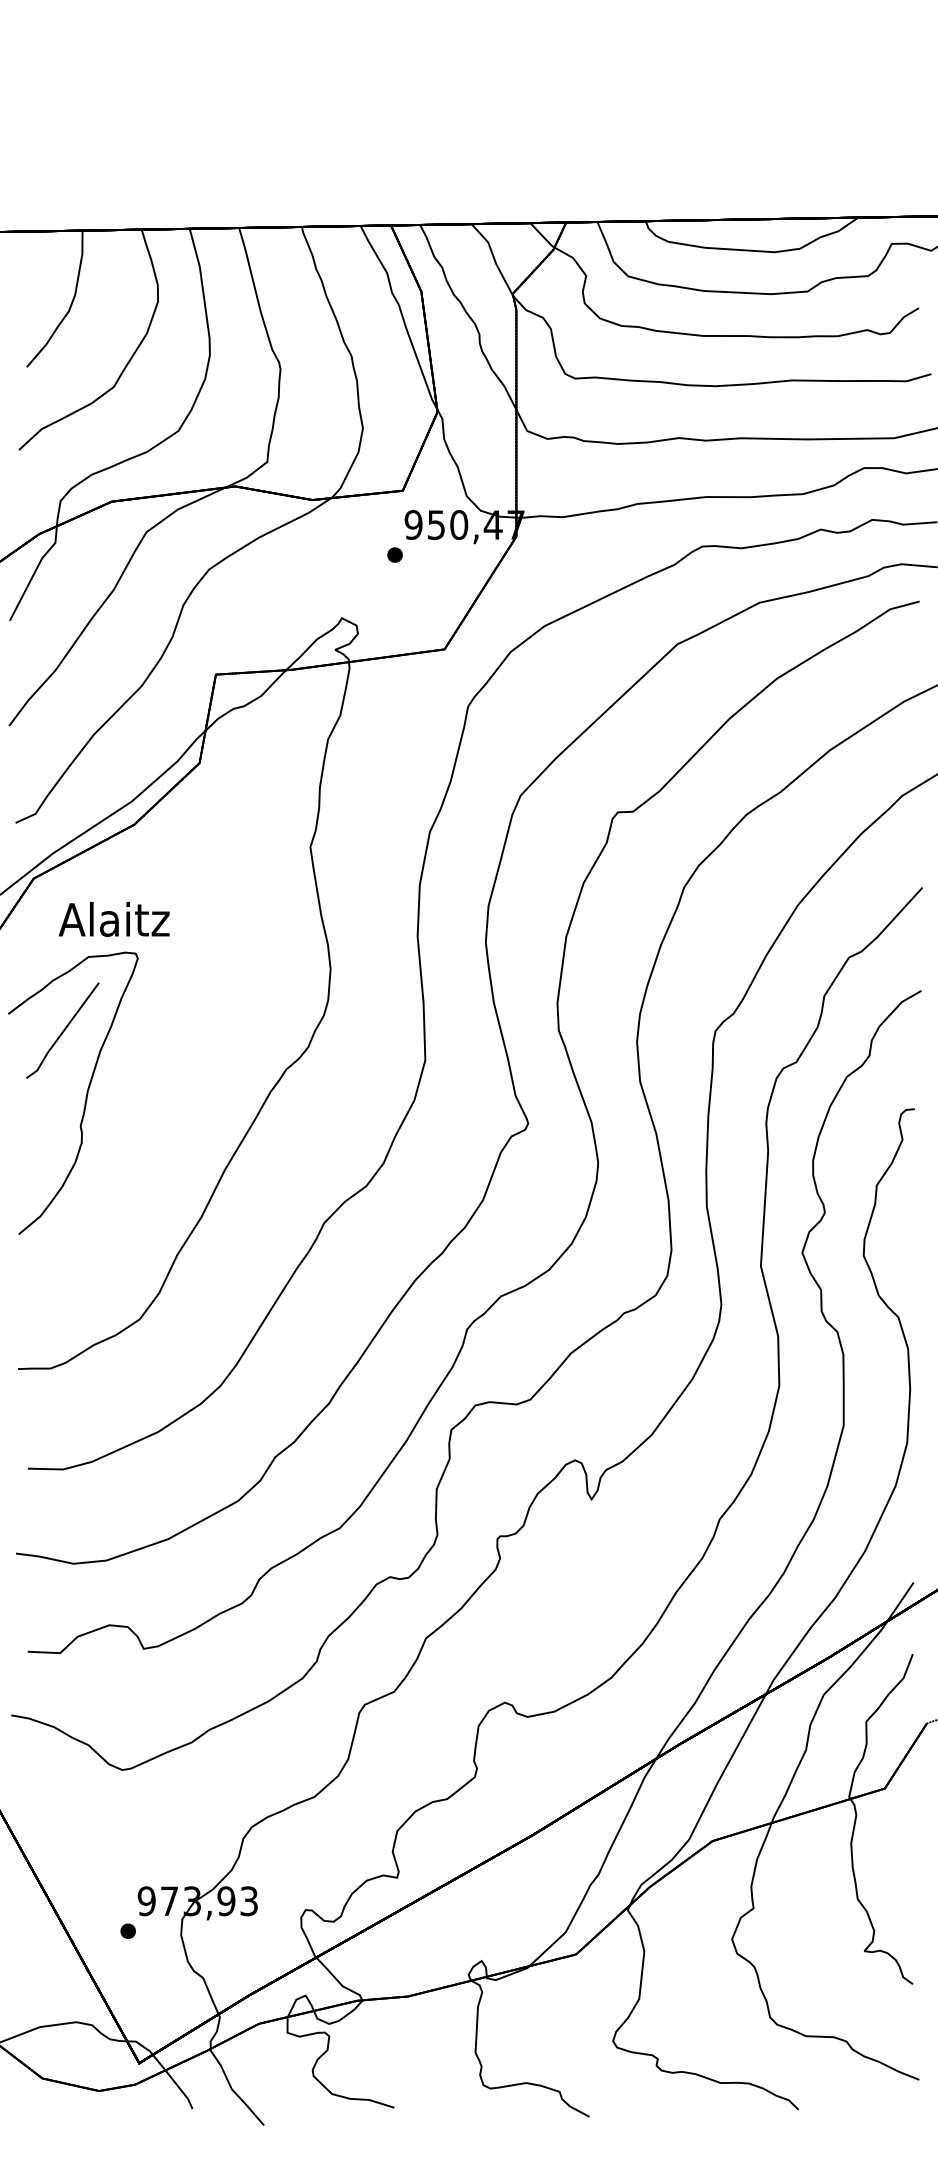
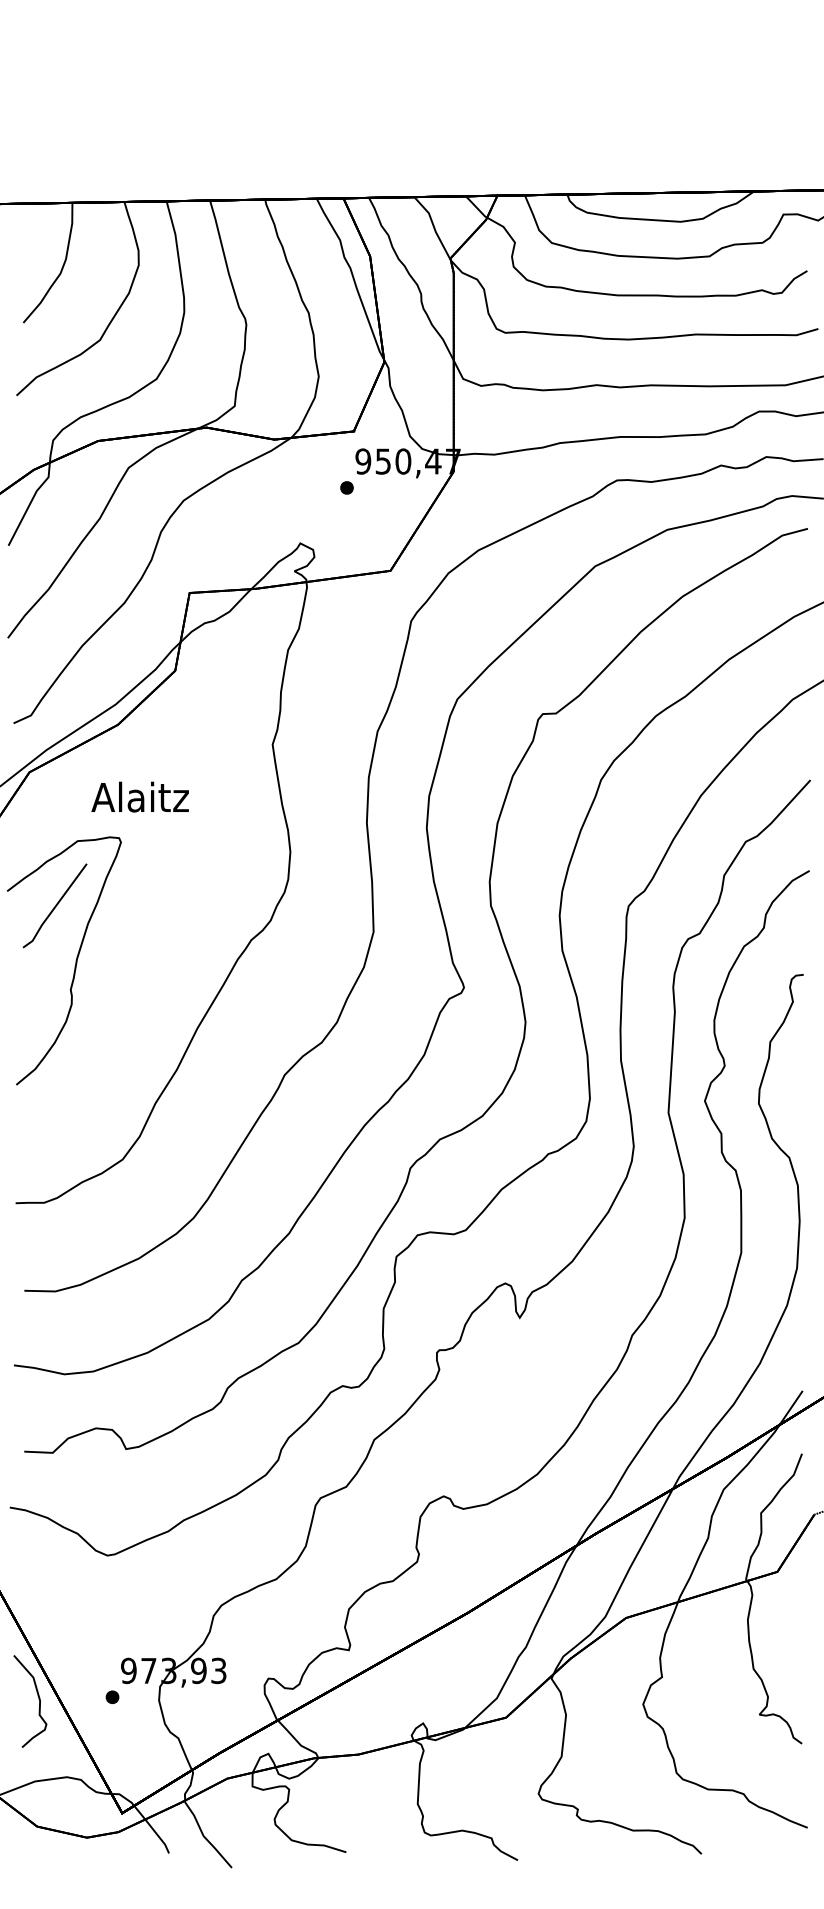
text: (113, 918) -> (139, 796), moved
curve: (43, 1933) -> (38, 1699), added

